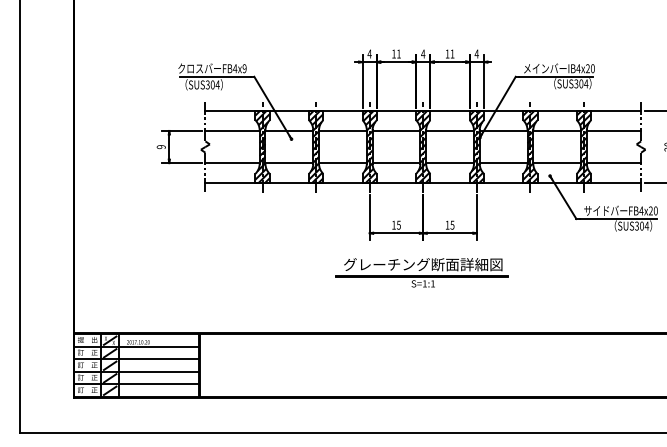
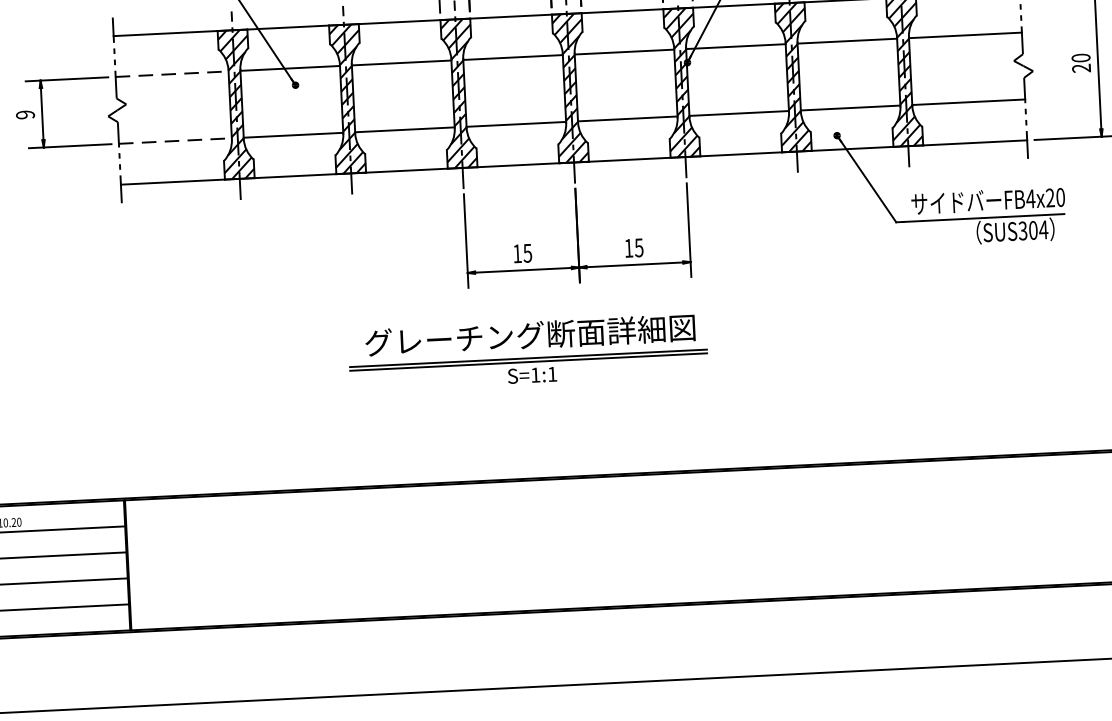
line: (233, 130) -> (173, 73), solid -> dashed
line: (233, 163) -> (177, 141), solid -> dashed
part: (421, 272) -> (527, 351), moved

